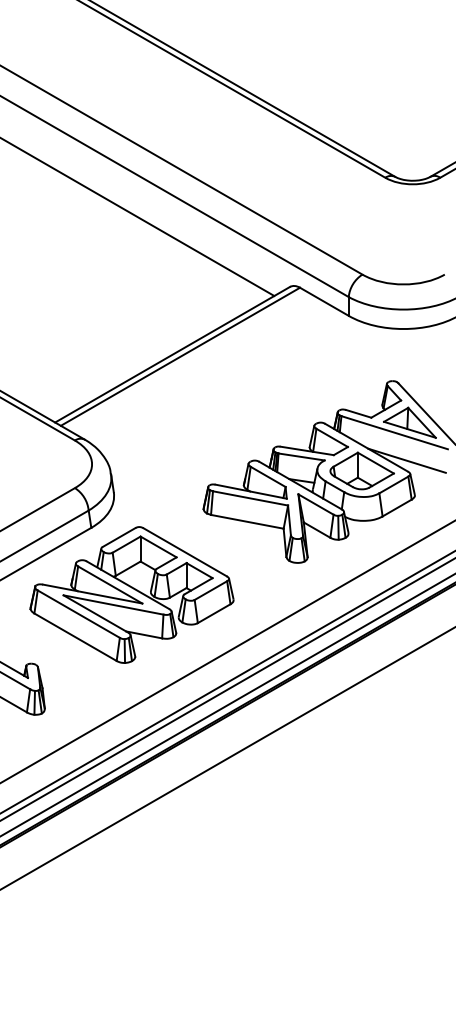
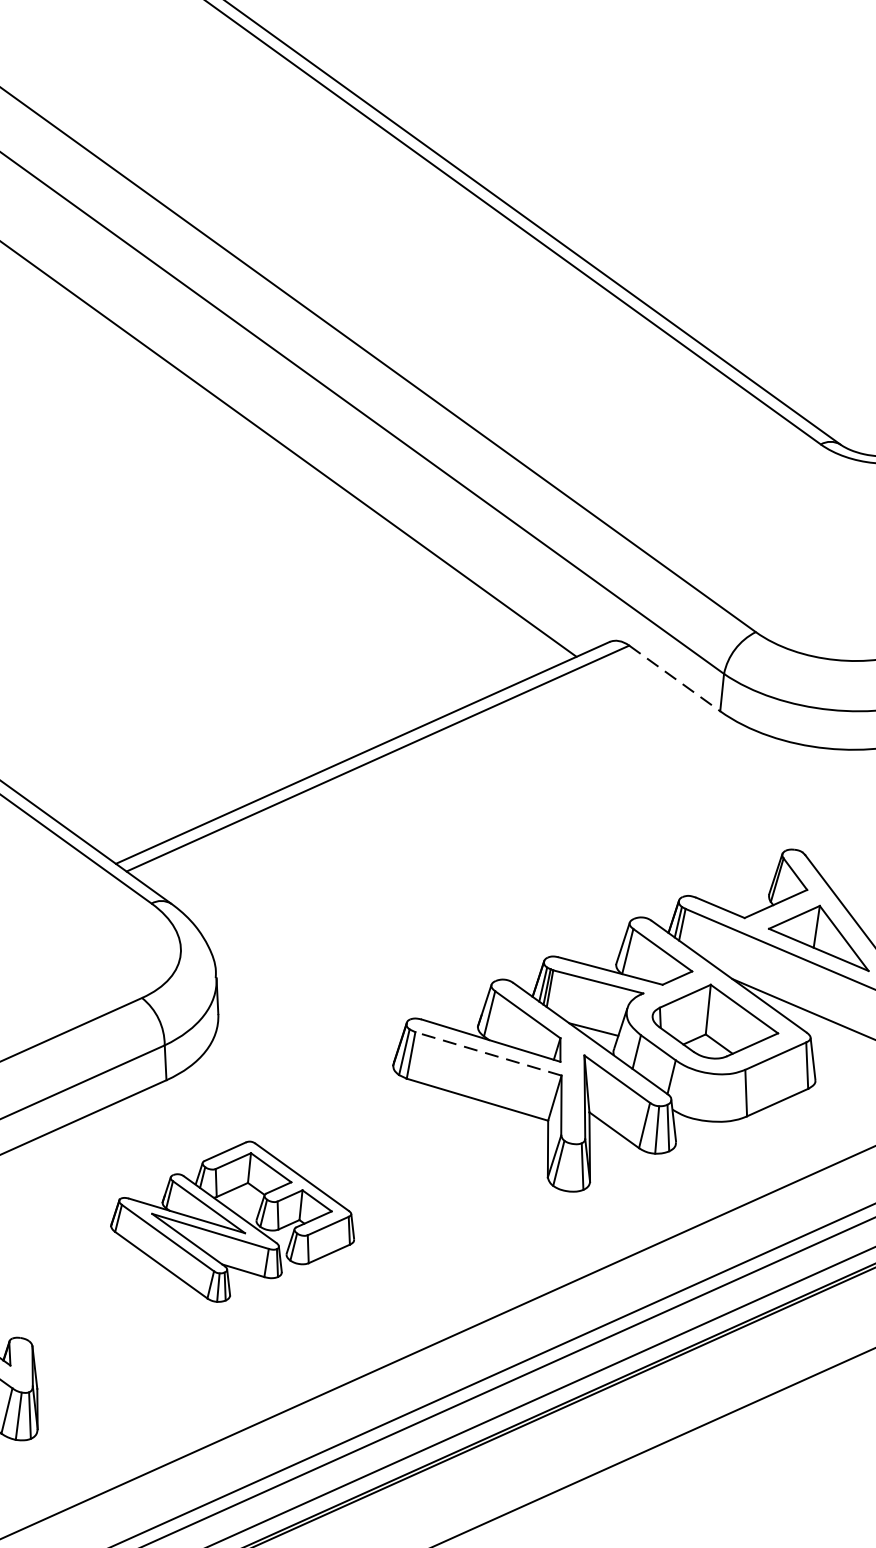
line: (324, 302) -> (674, 679), solid -> dashed
line: (250, 498) -> (488, 1054), solid -> dashed
part: (131, 594) -> (232, 1220), size x0.6

